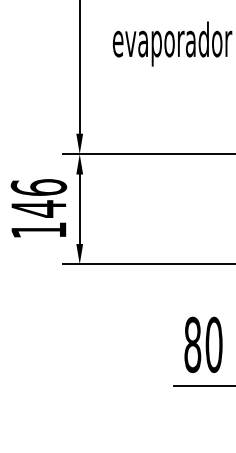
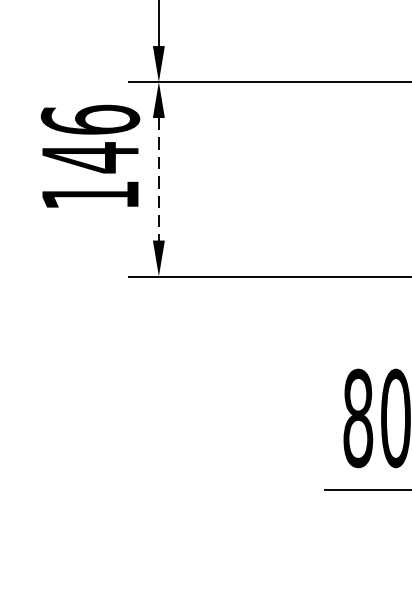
text: (38, 208) -> (89, 156), moved
line: (79, 209) -> (158, 179), solid -> dashed

